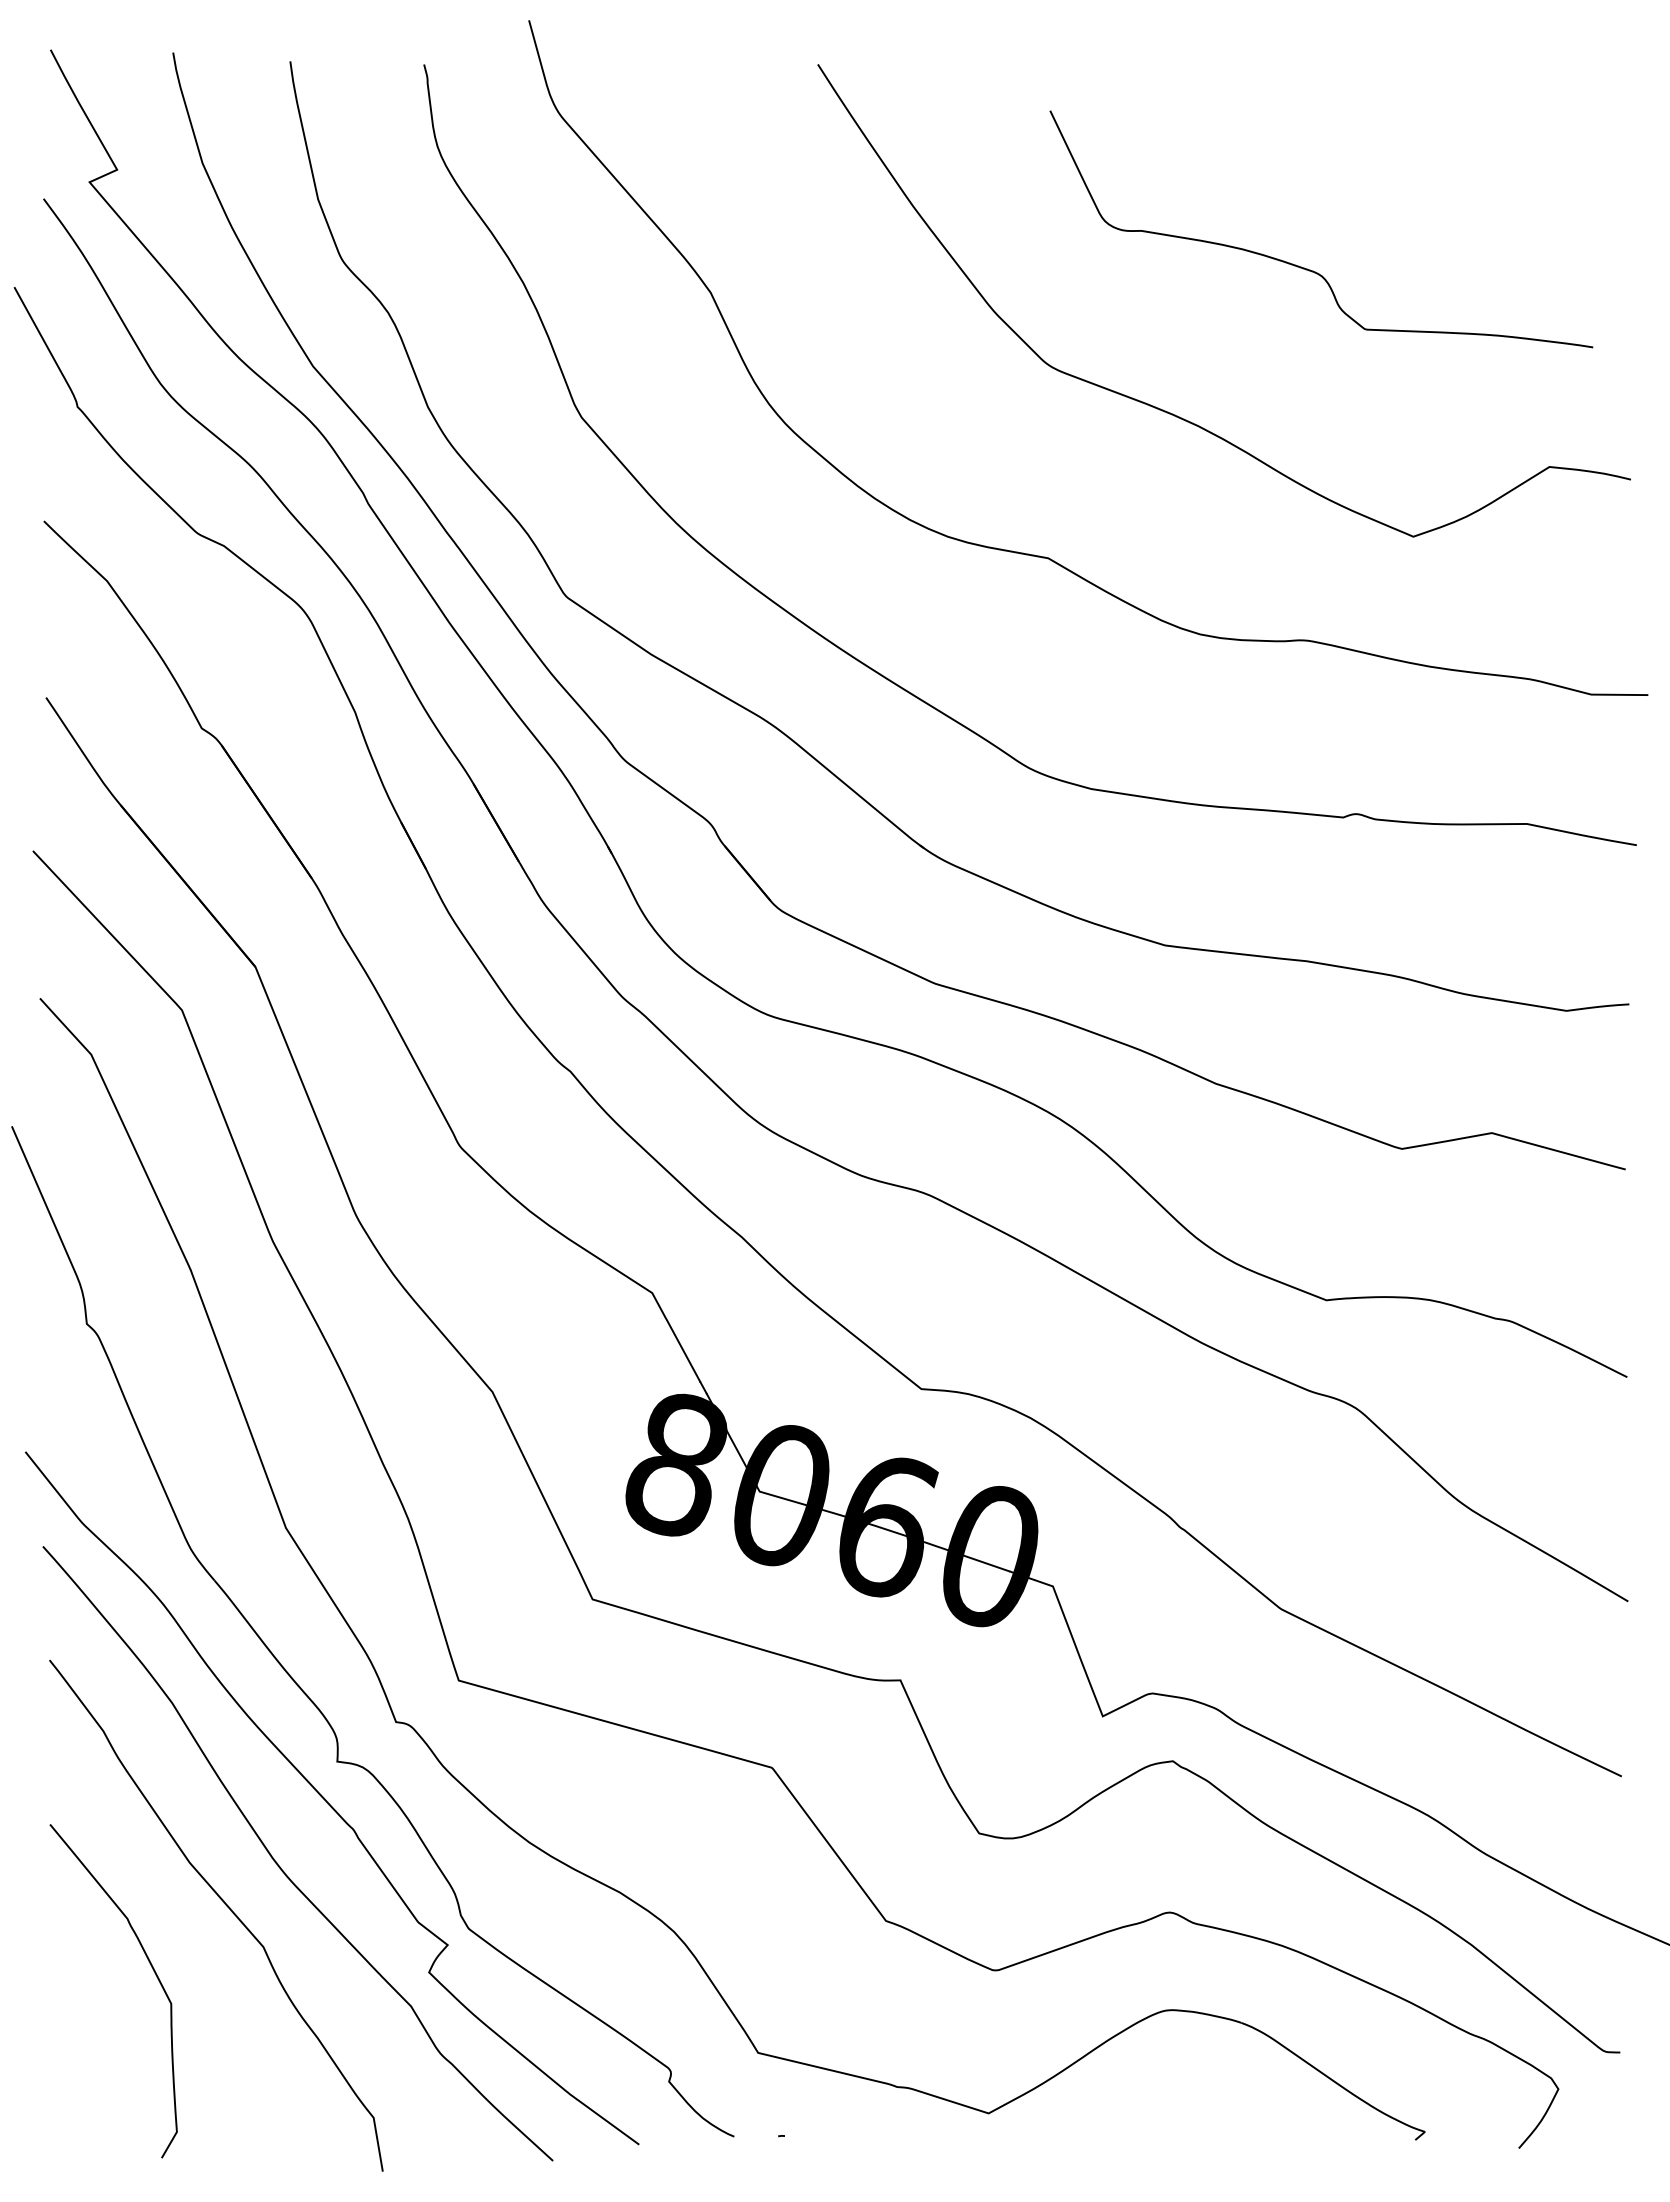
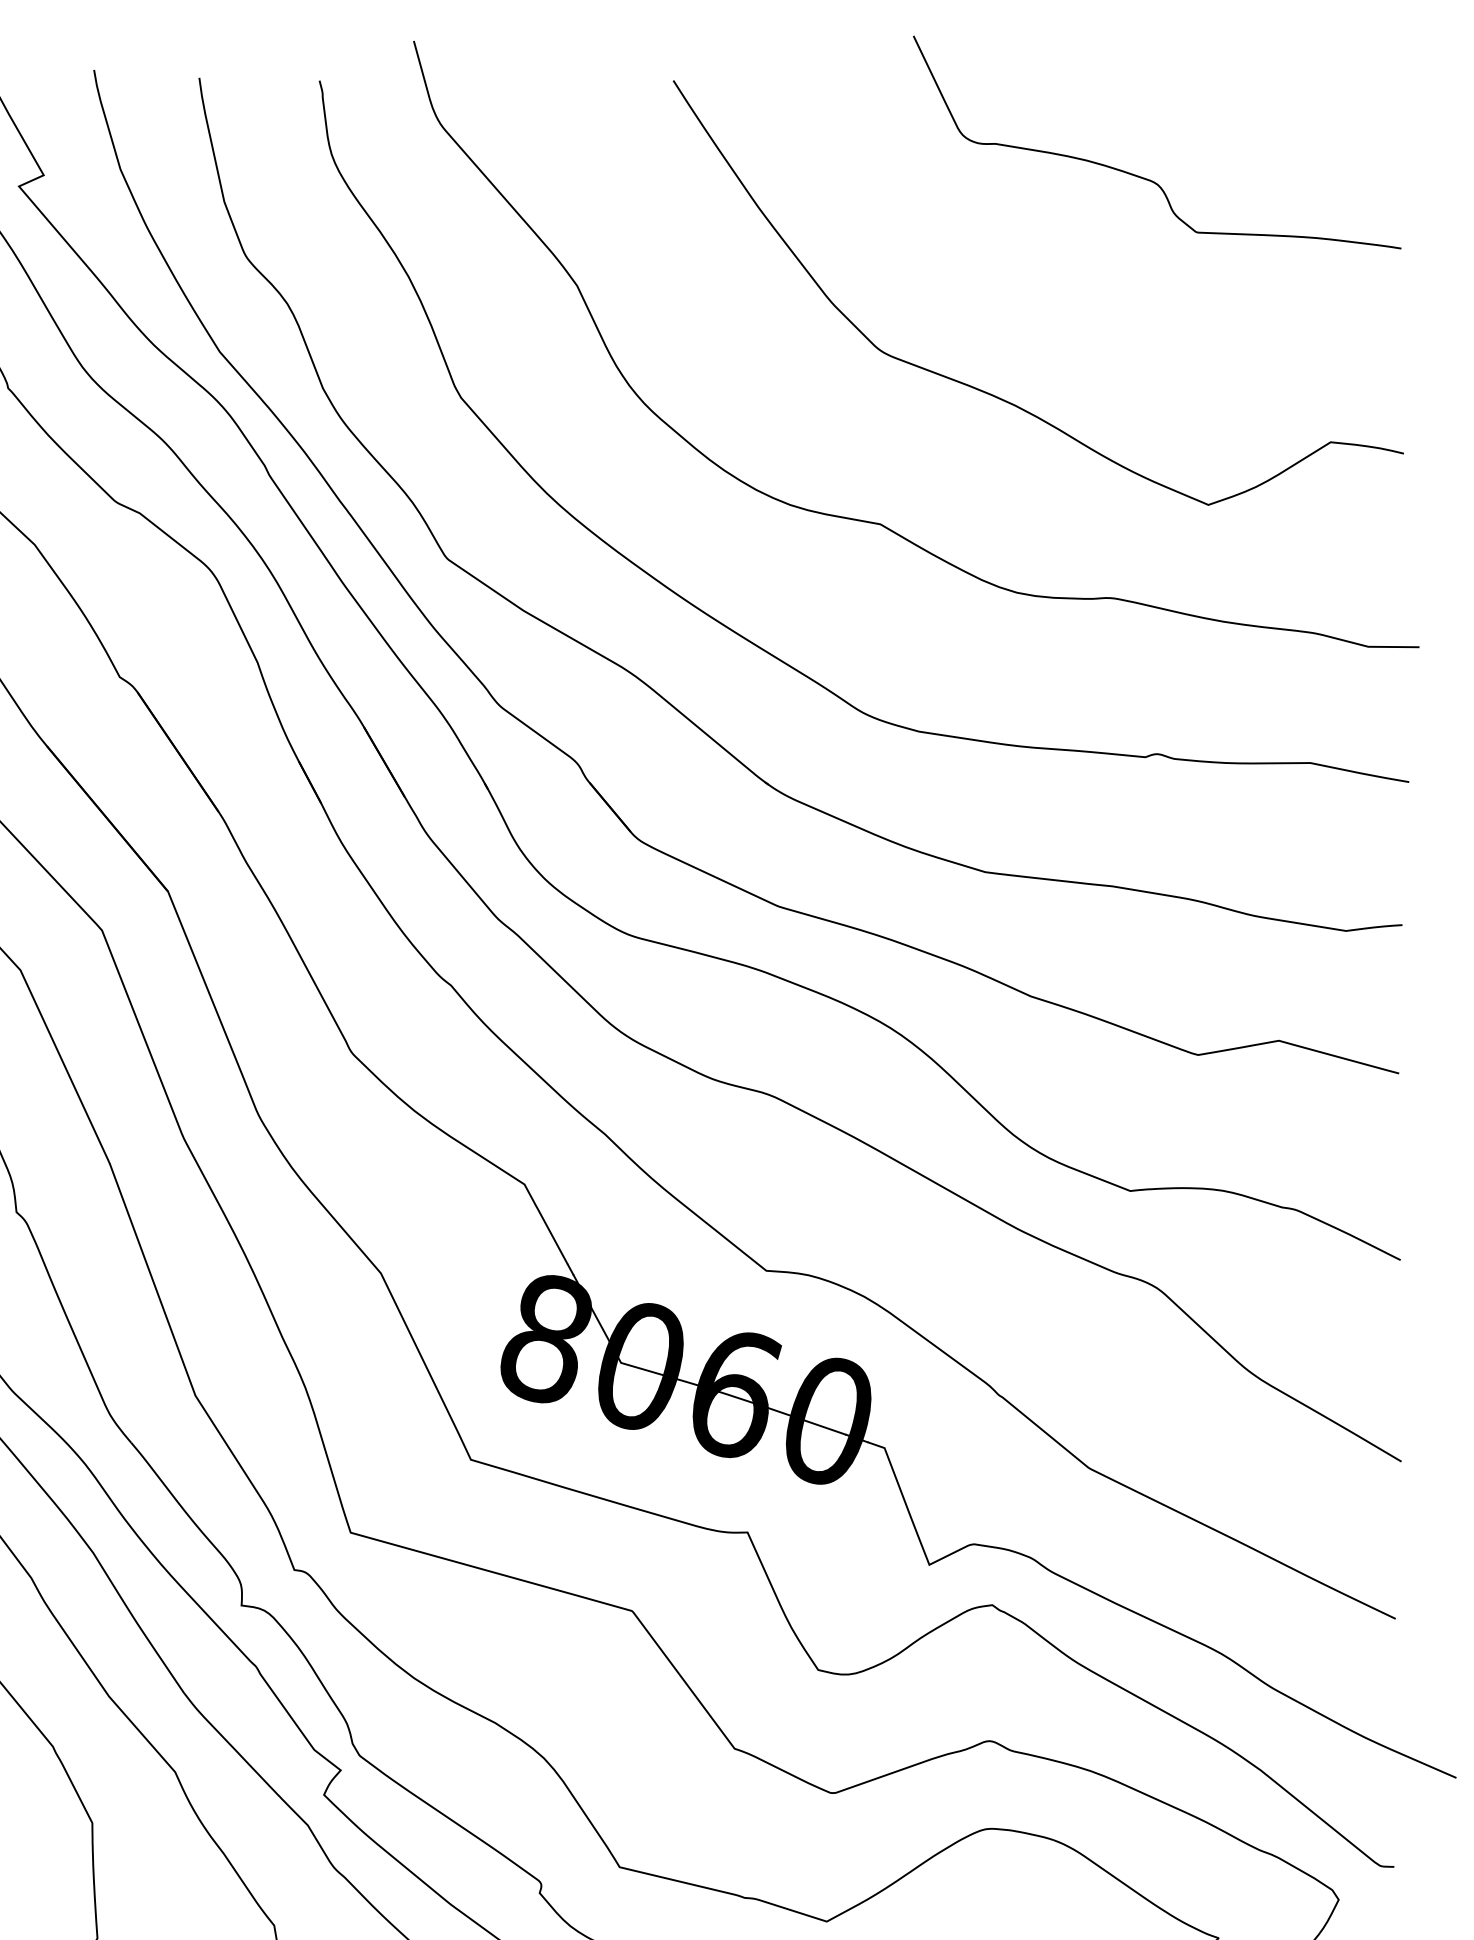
curve: (1307, 268) -> (1144, 177), moved

